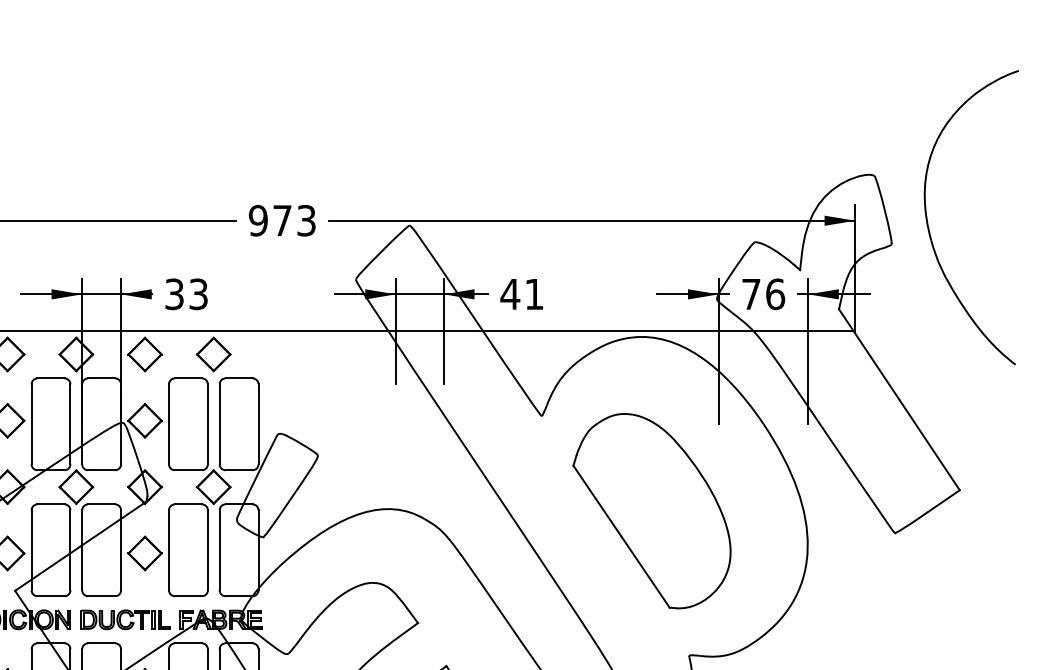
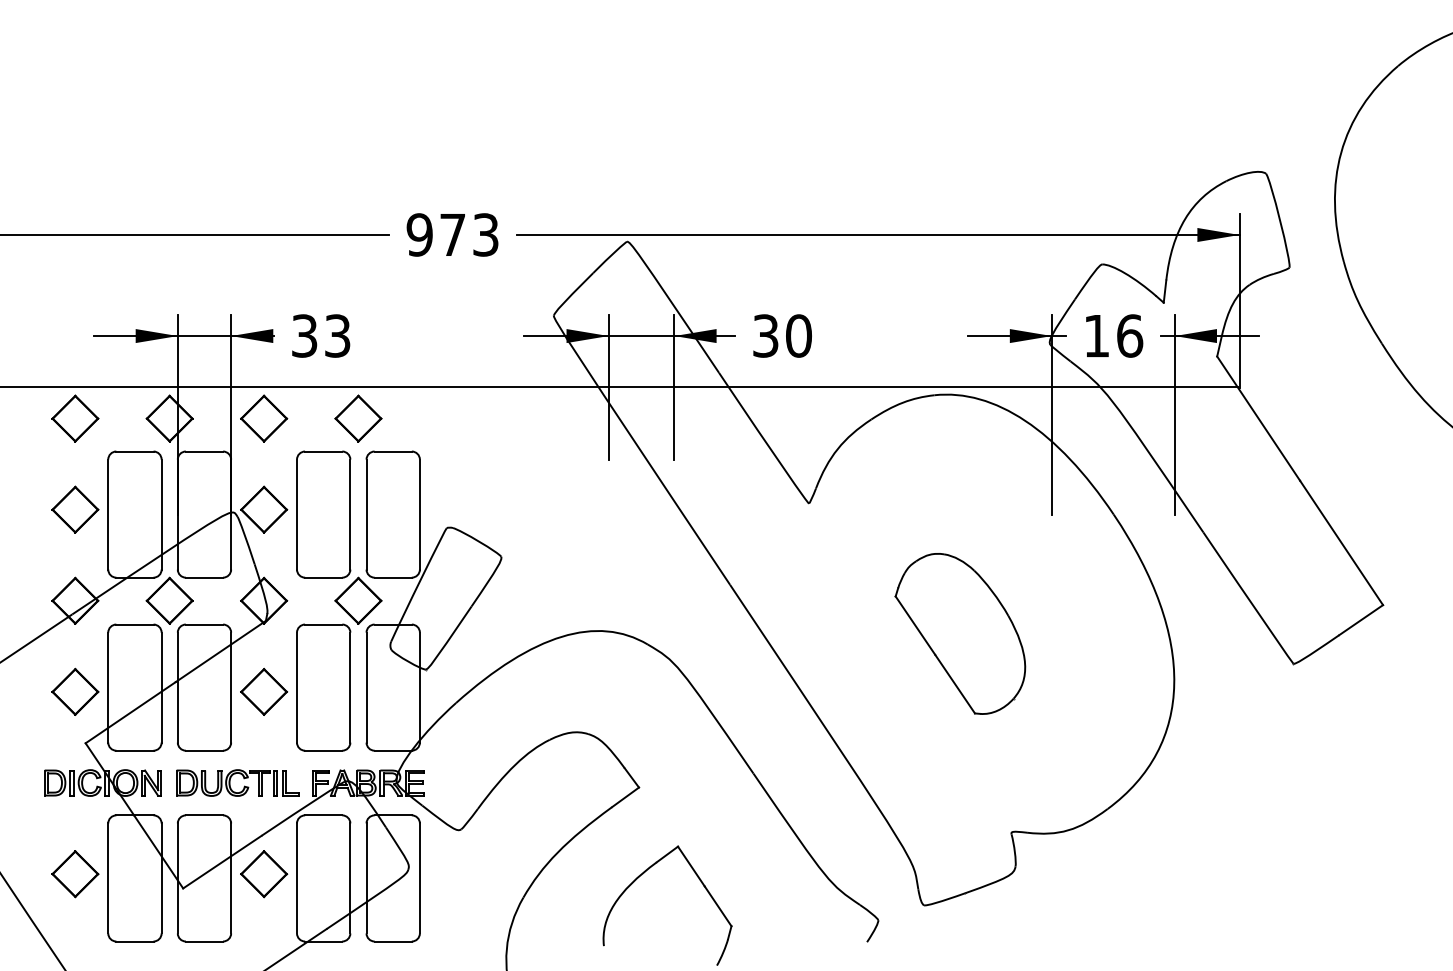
text: (521, 293) -> (781, 335), 41 -> 30
text: (751, 294) -> (1096, 336), 76 -> 16
part: (652, 510) -> (960, 633), size x0.6

